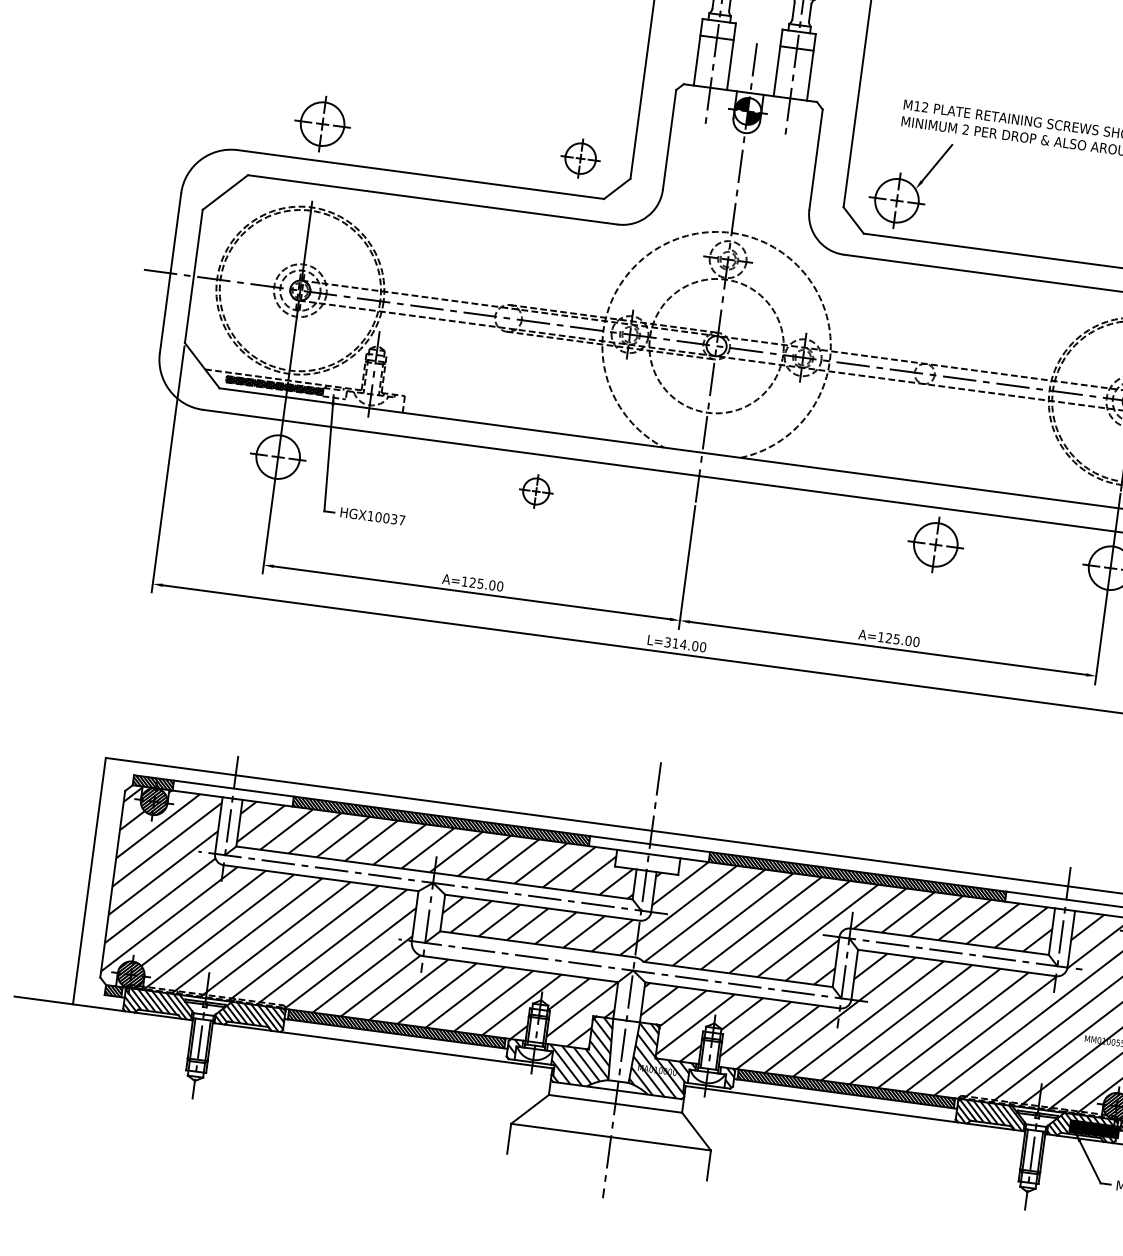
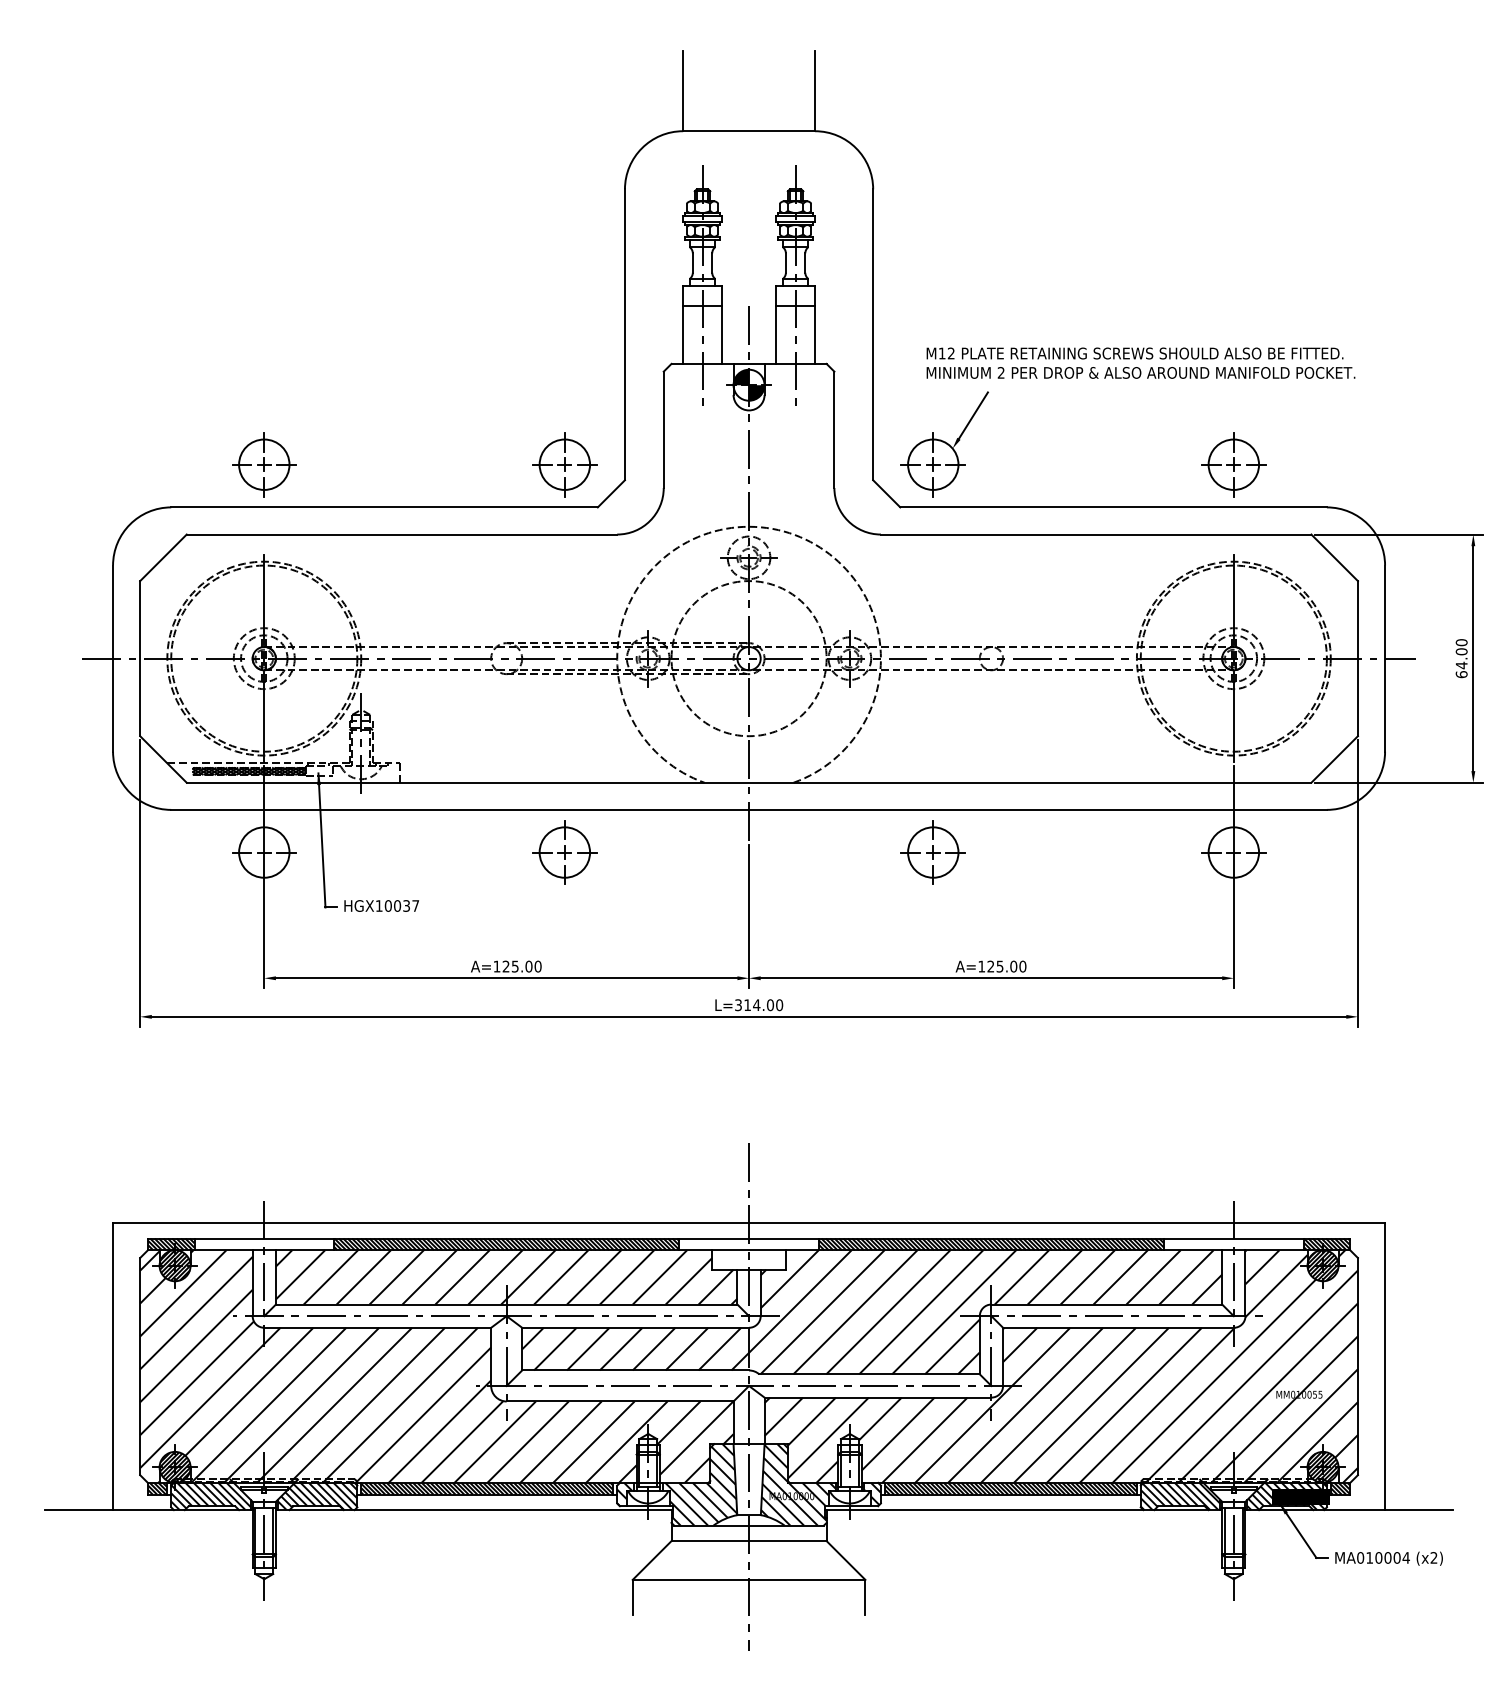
part: (580, 158) -> (564, 464), size x1.43
part: (535, 491) -> (564, 852), size x1.67
part: (935, 544) -> (932, 852), moved

